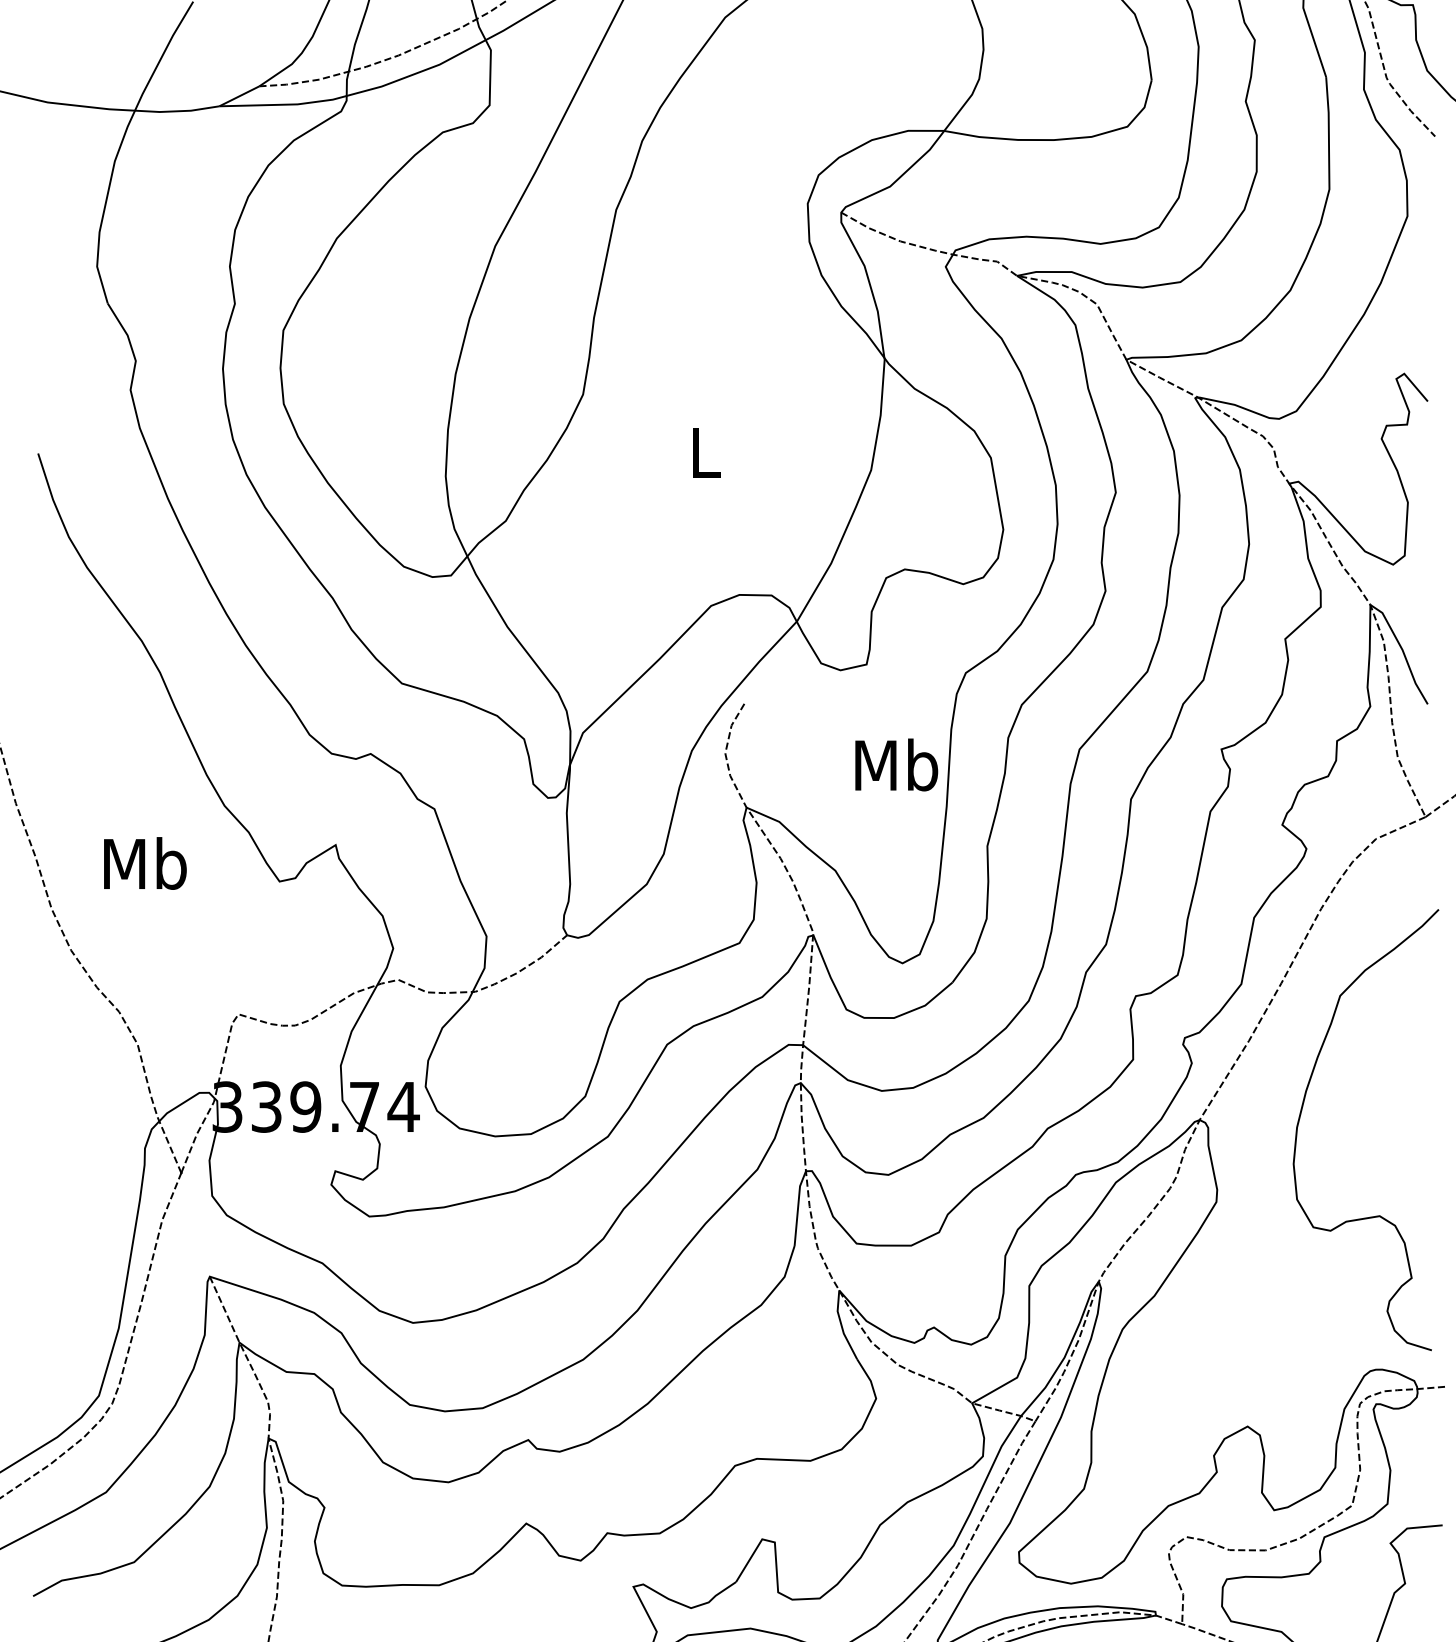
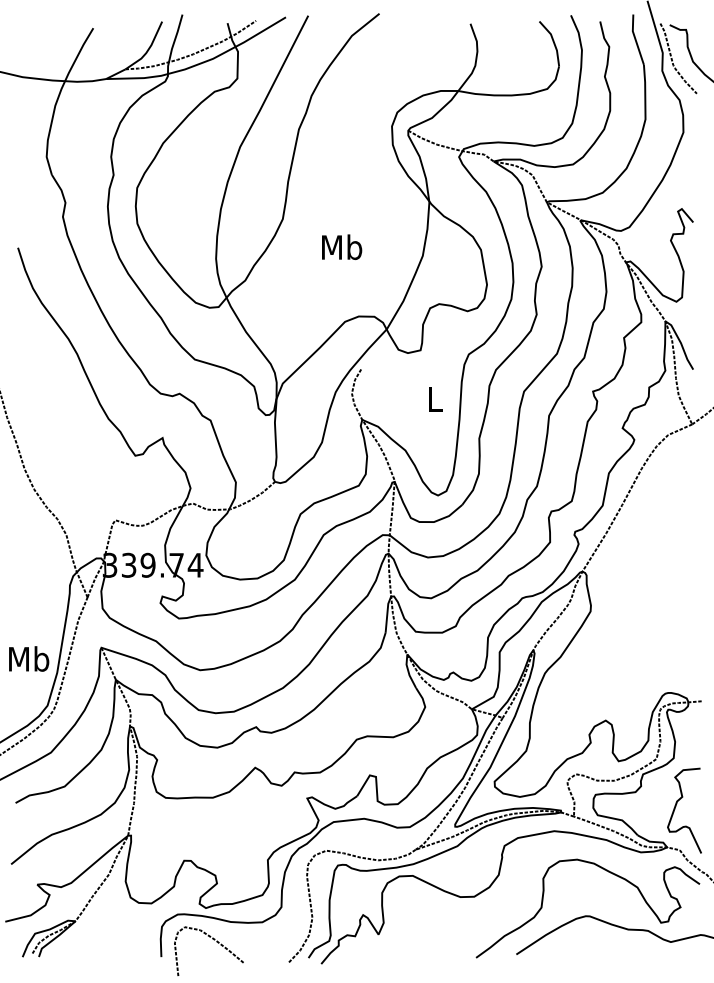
text: (705, 452) -> (342, 247), L -> Mb
text: (897, 763) -> (435, 398), Mb -> L
text: (146, 862) -> (29, 658), moved
curve: (1302, 1115) -> (632, 569), removed

